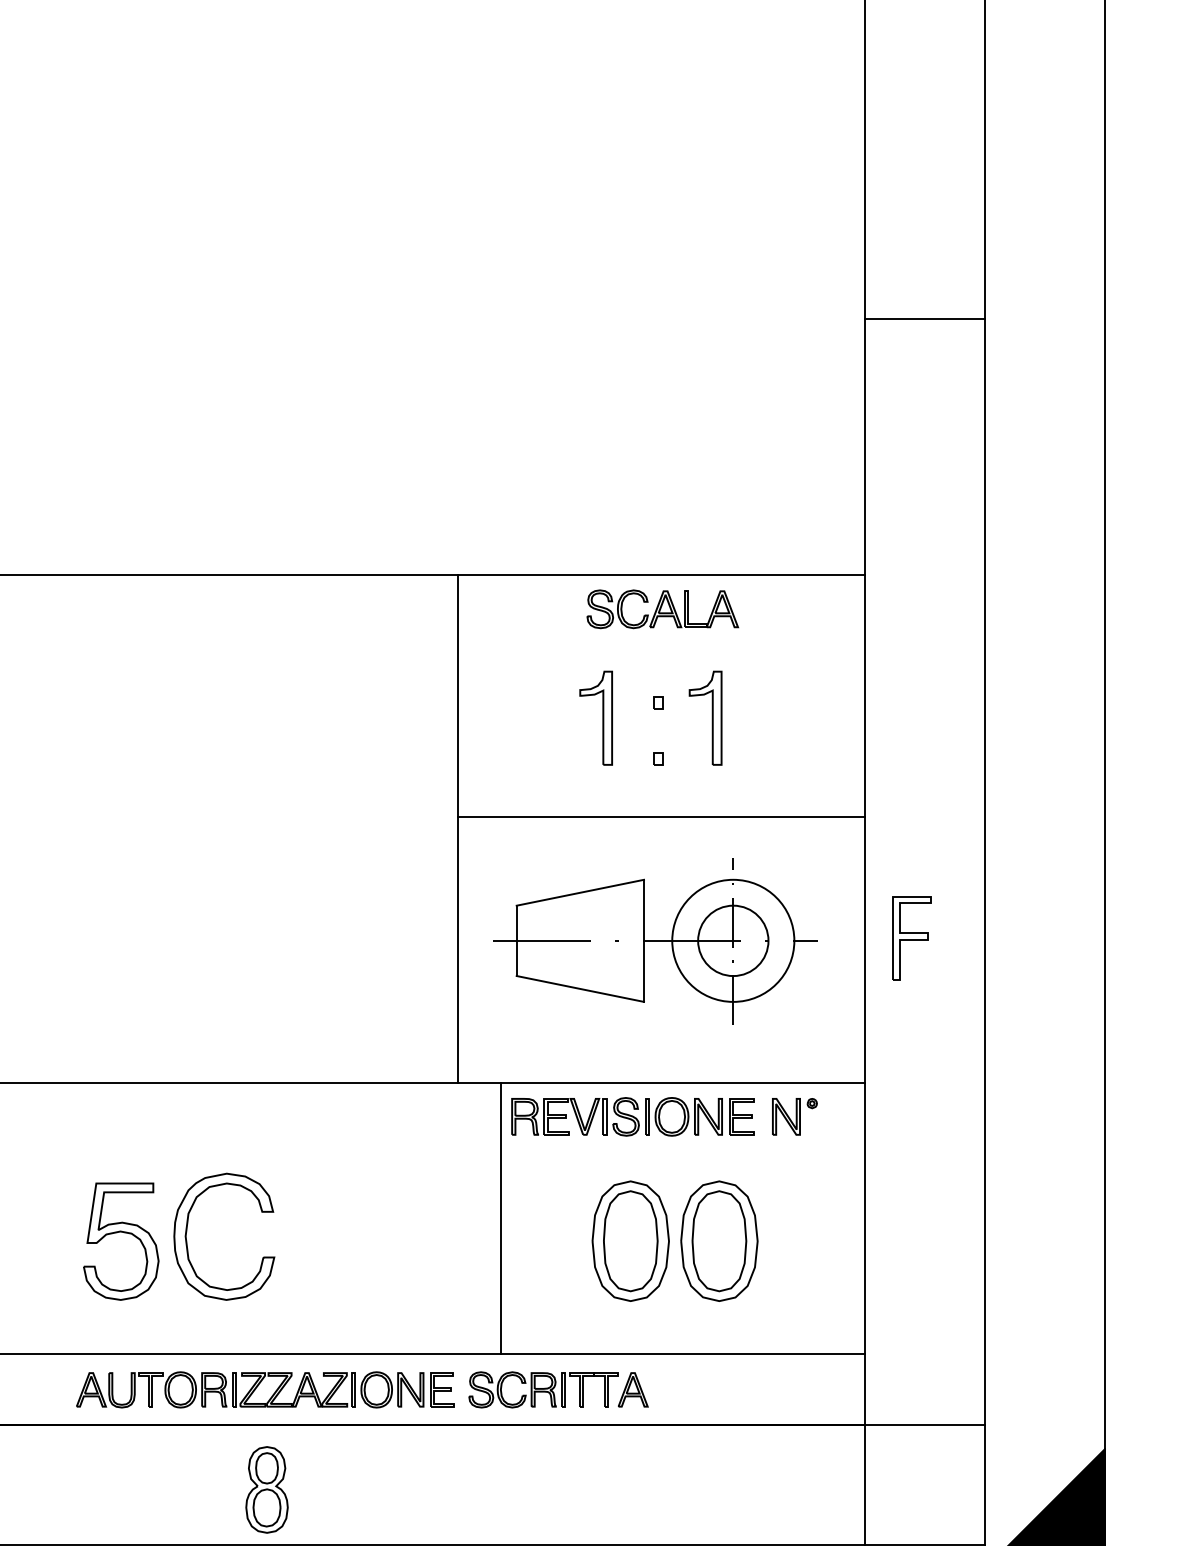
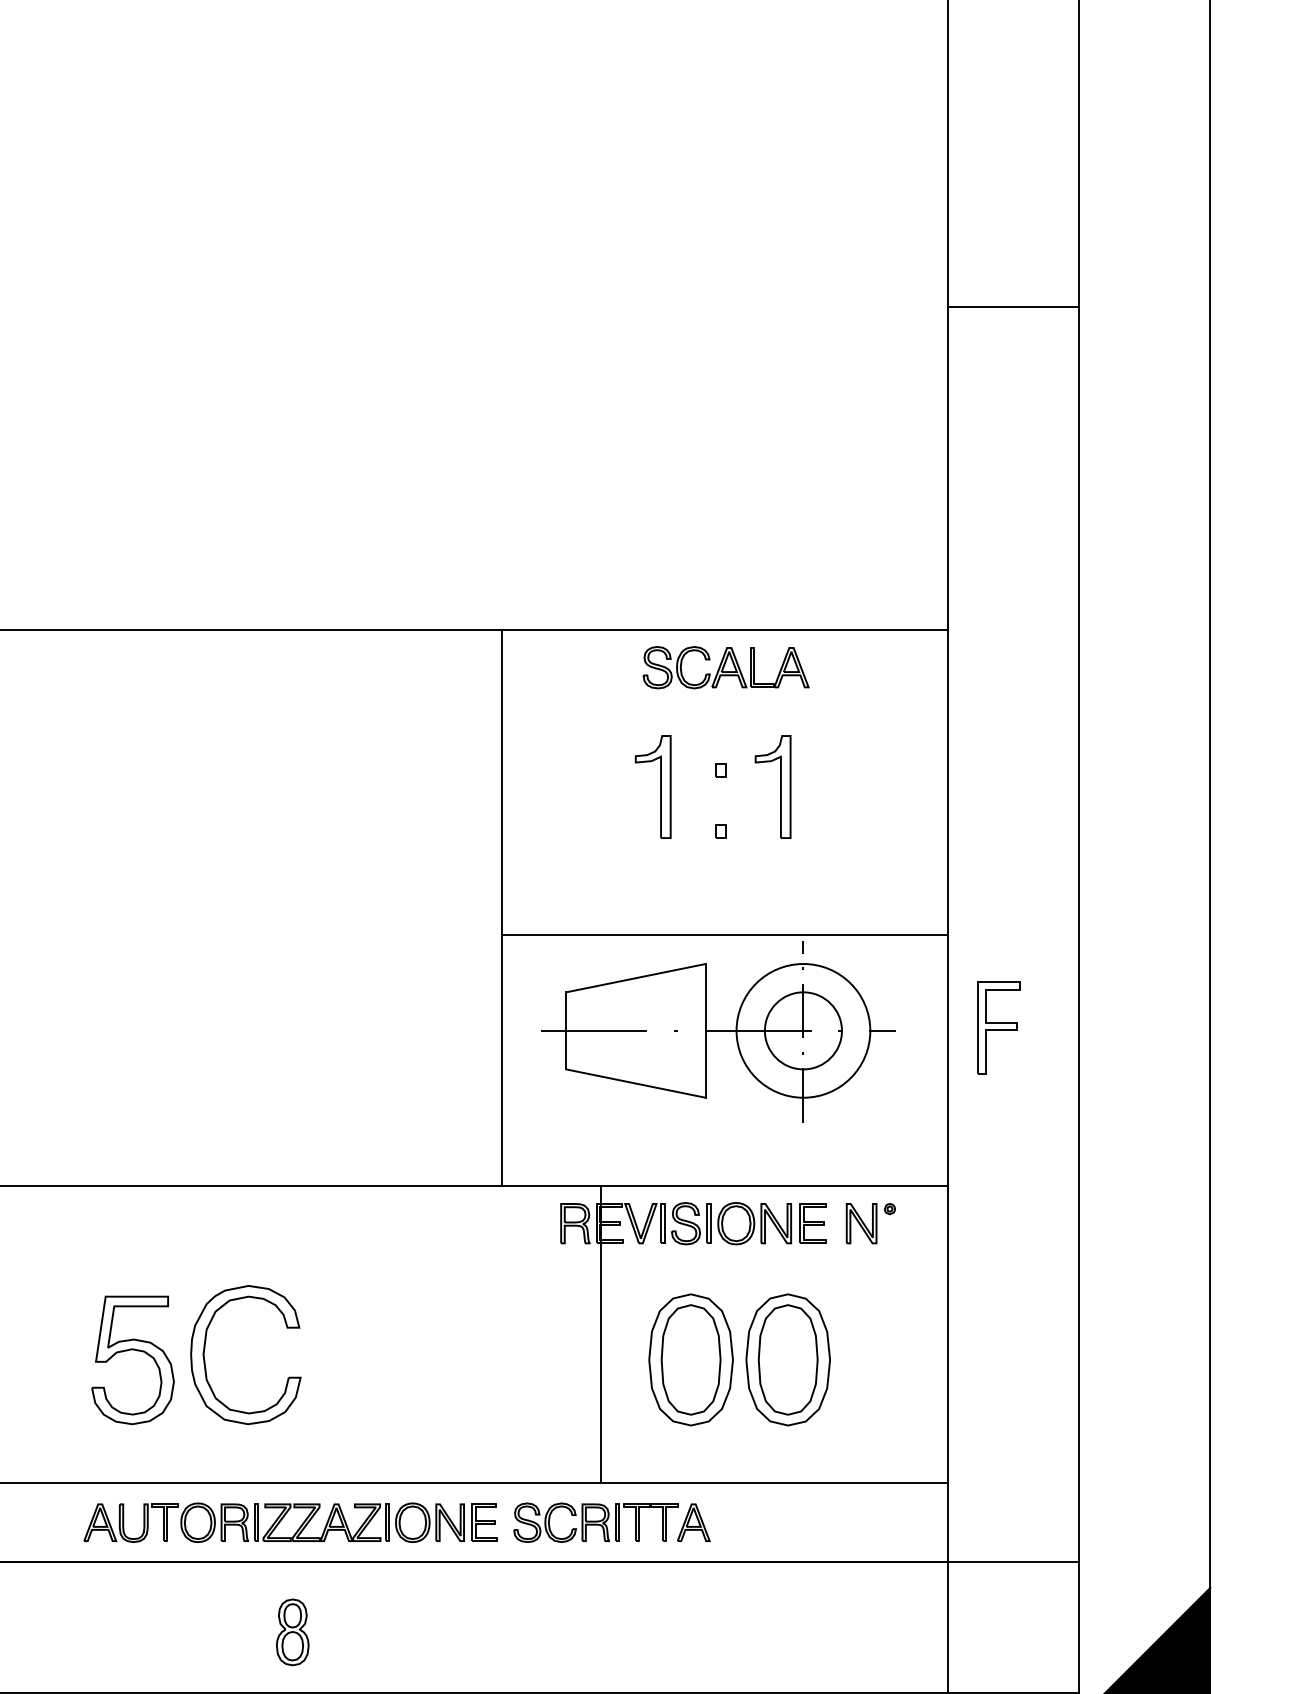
line: (925, 318) -> (1013, 306), moved
line: (661, 817) -> (724, 935), moved
line: (500, 1218) -> (600, 1334), moved
part: (266, 1490) -> (292, 1632), size x0.7

